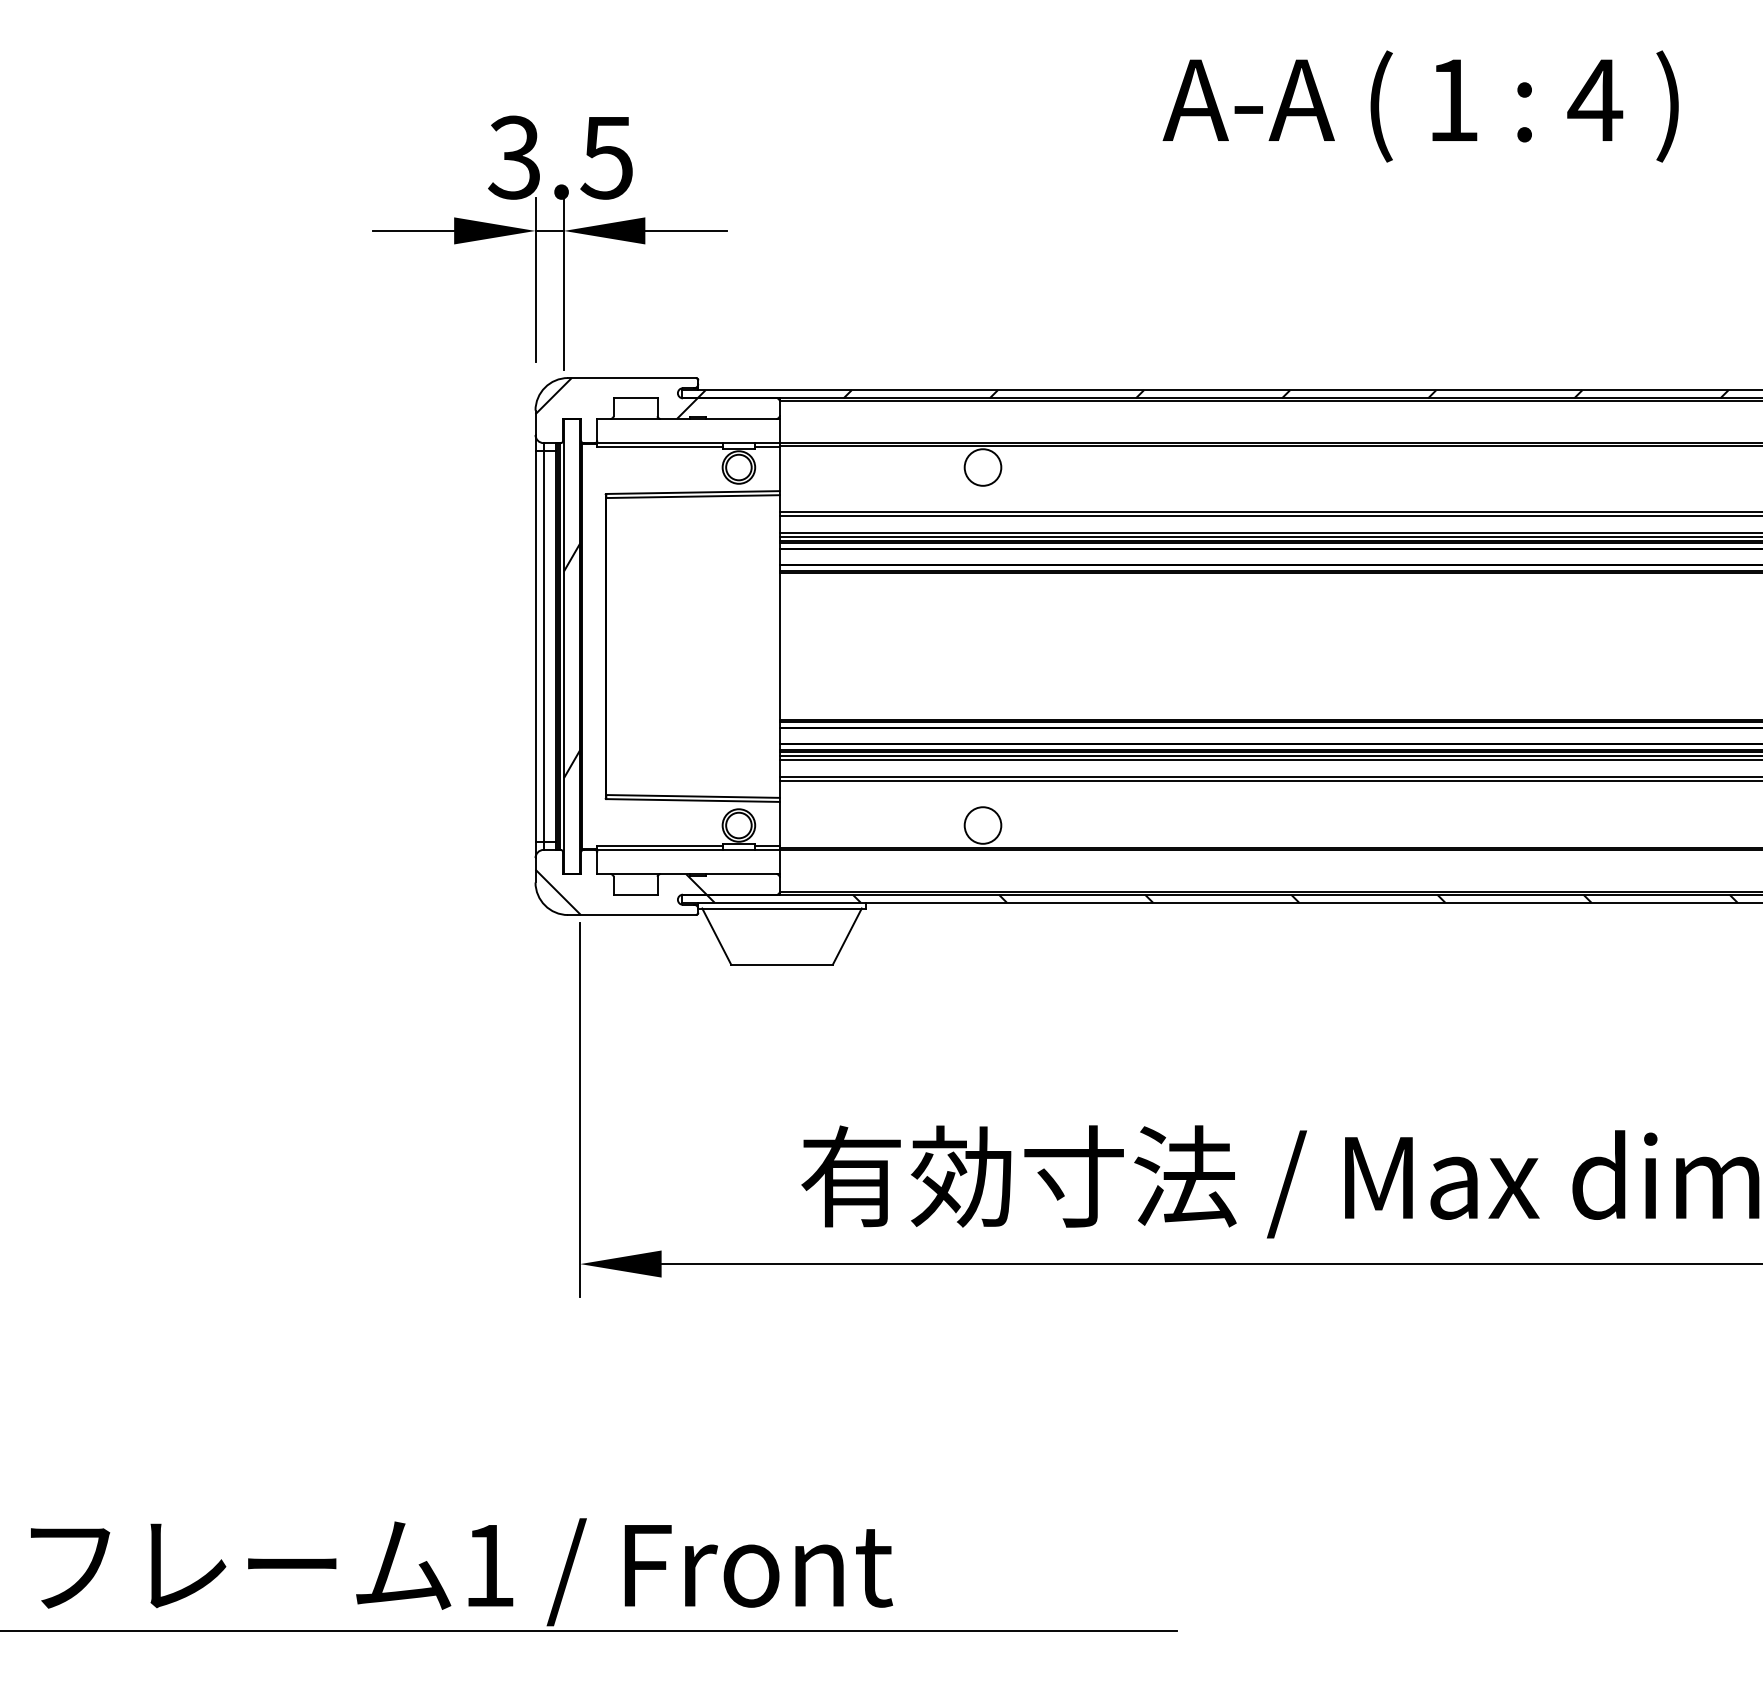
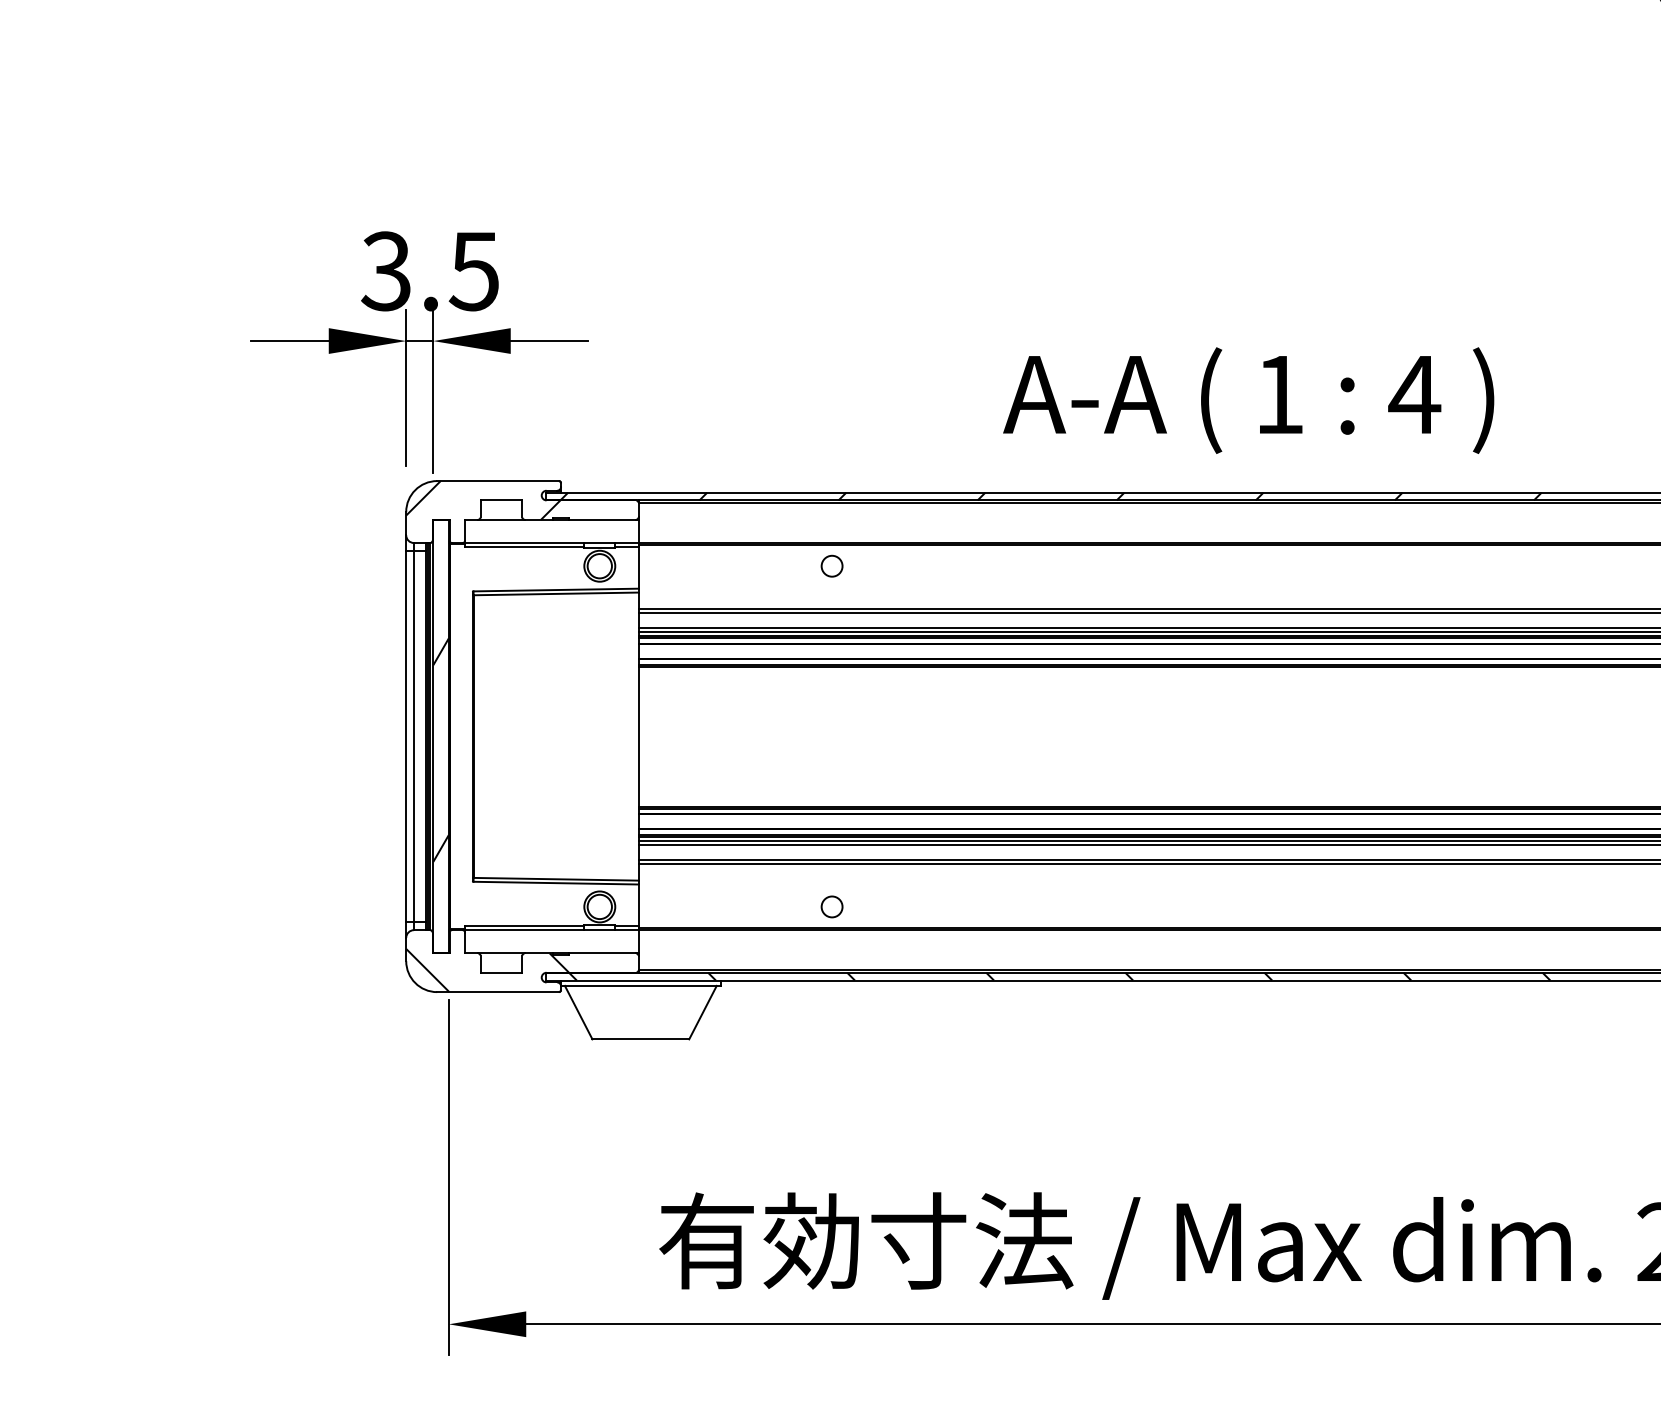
text: (1420, 106) -> (1248, 400), moved
circle: (982, 467) -> (831, 566), size x0.6
circle: (982, 825) -> (831, 906), size x0.6

